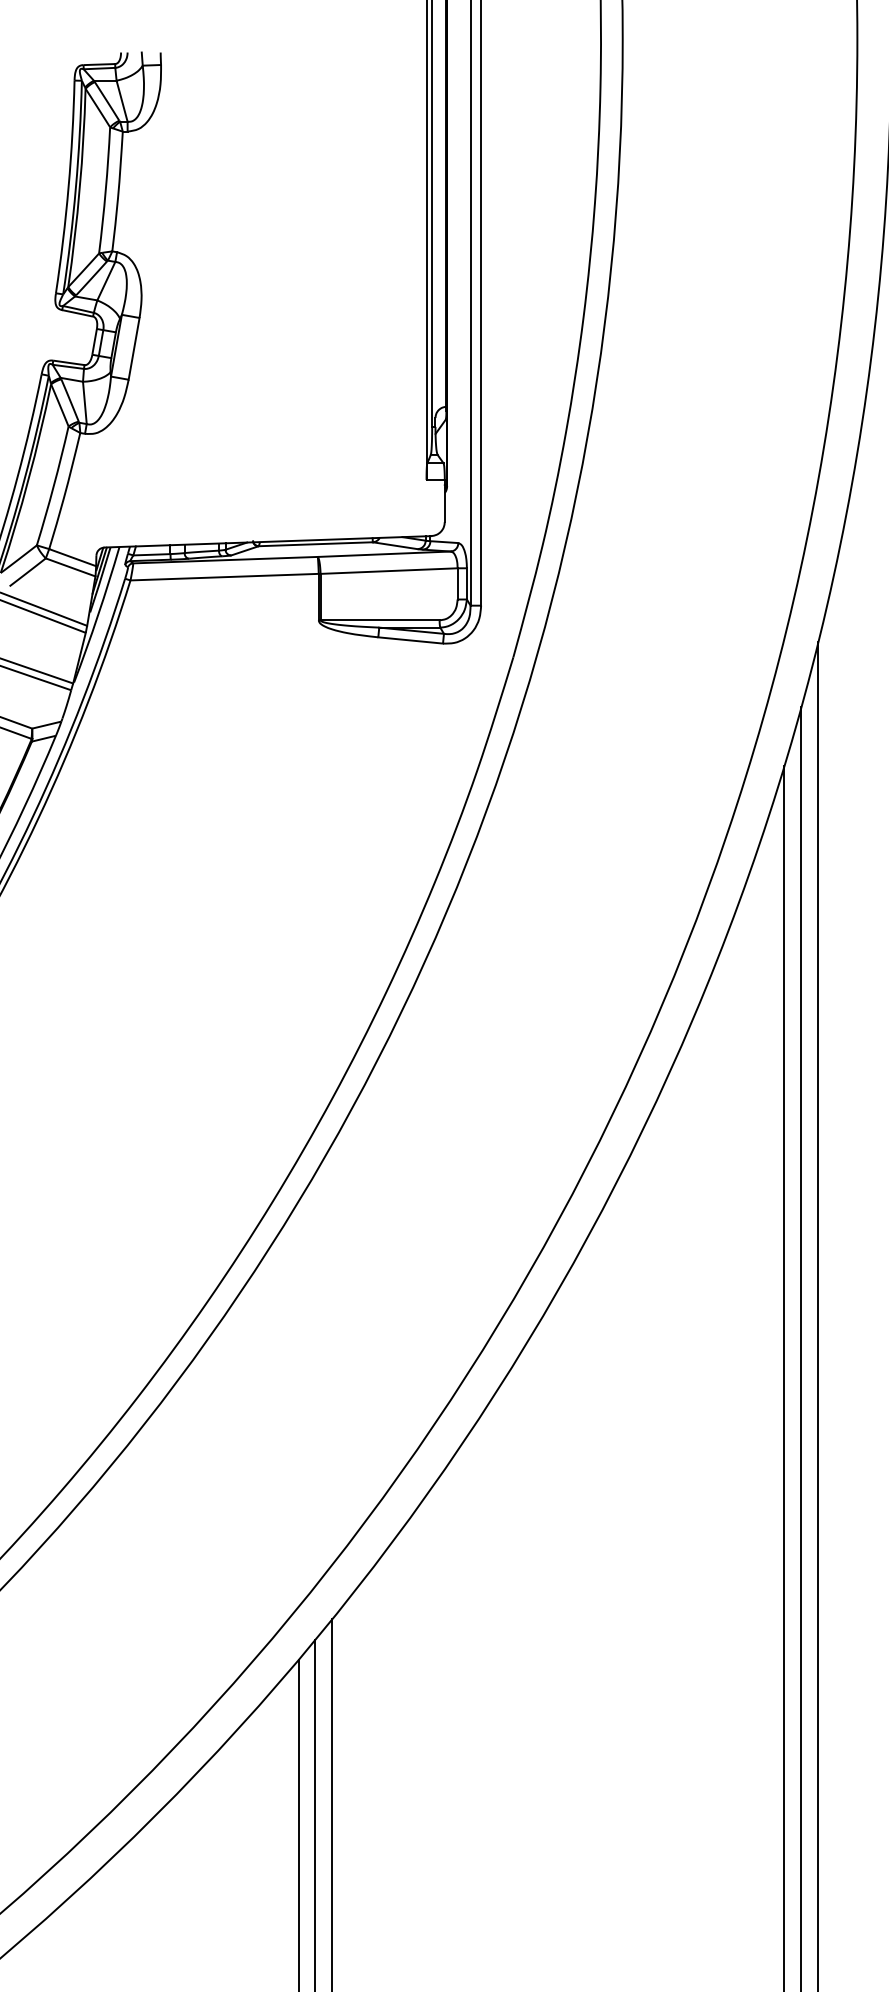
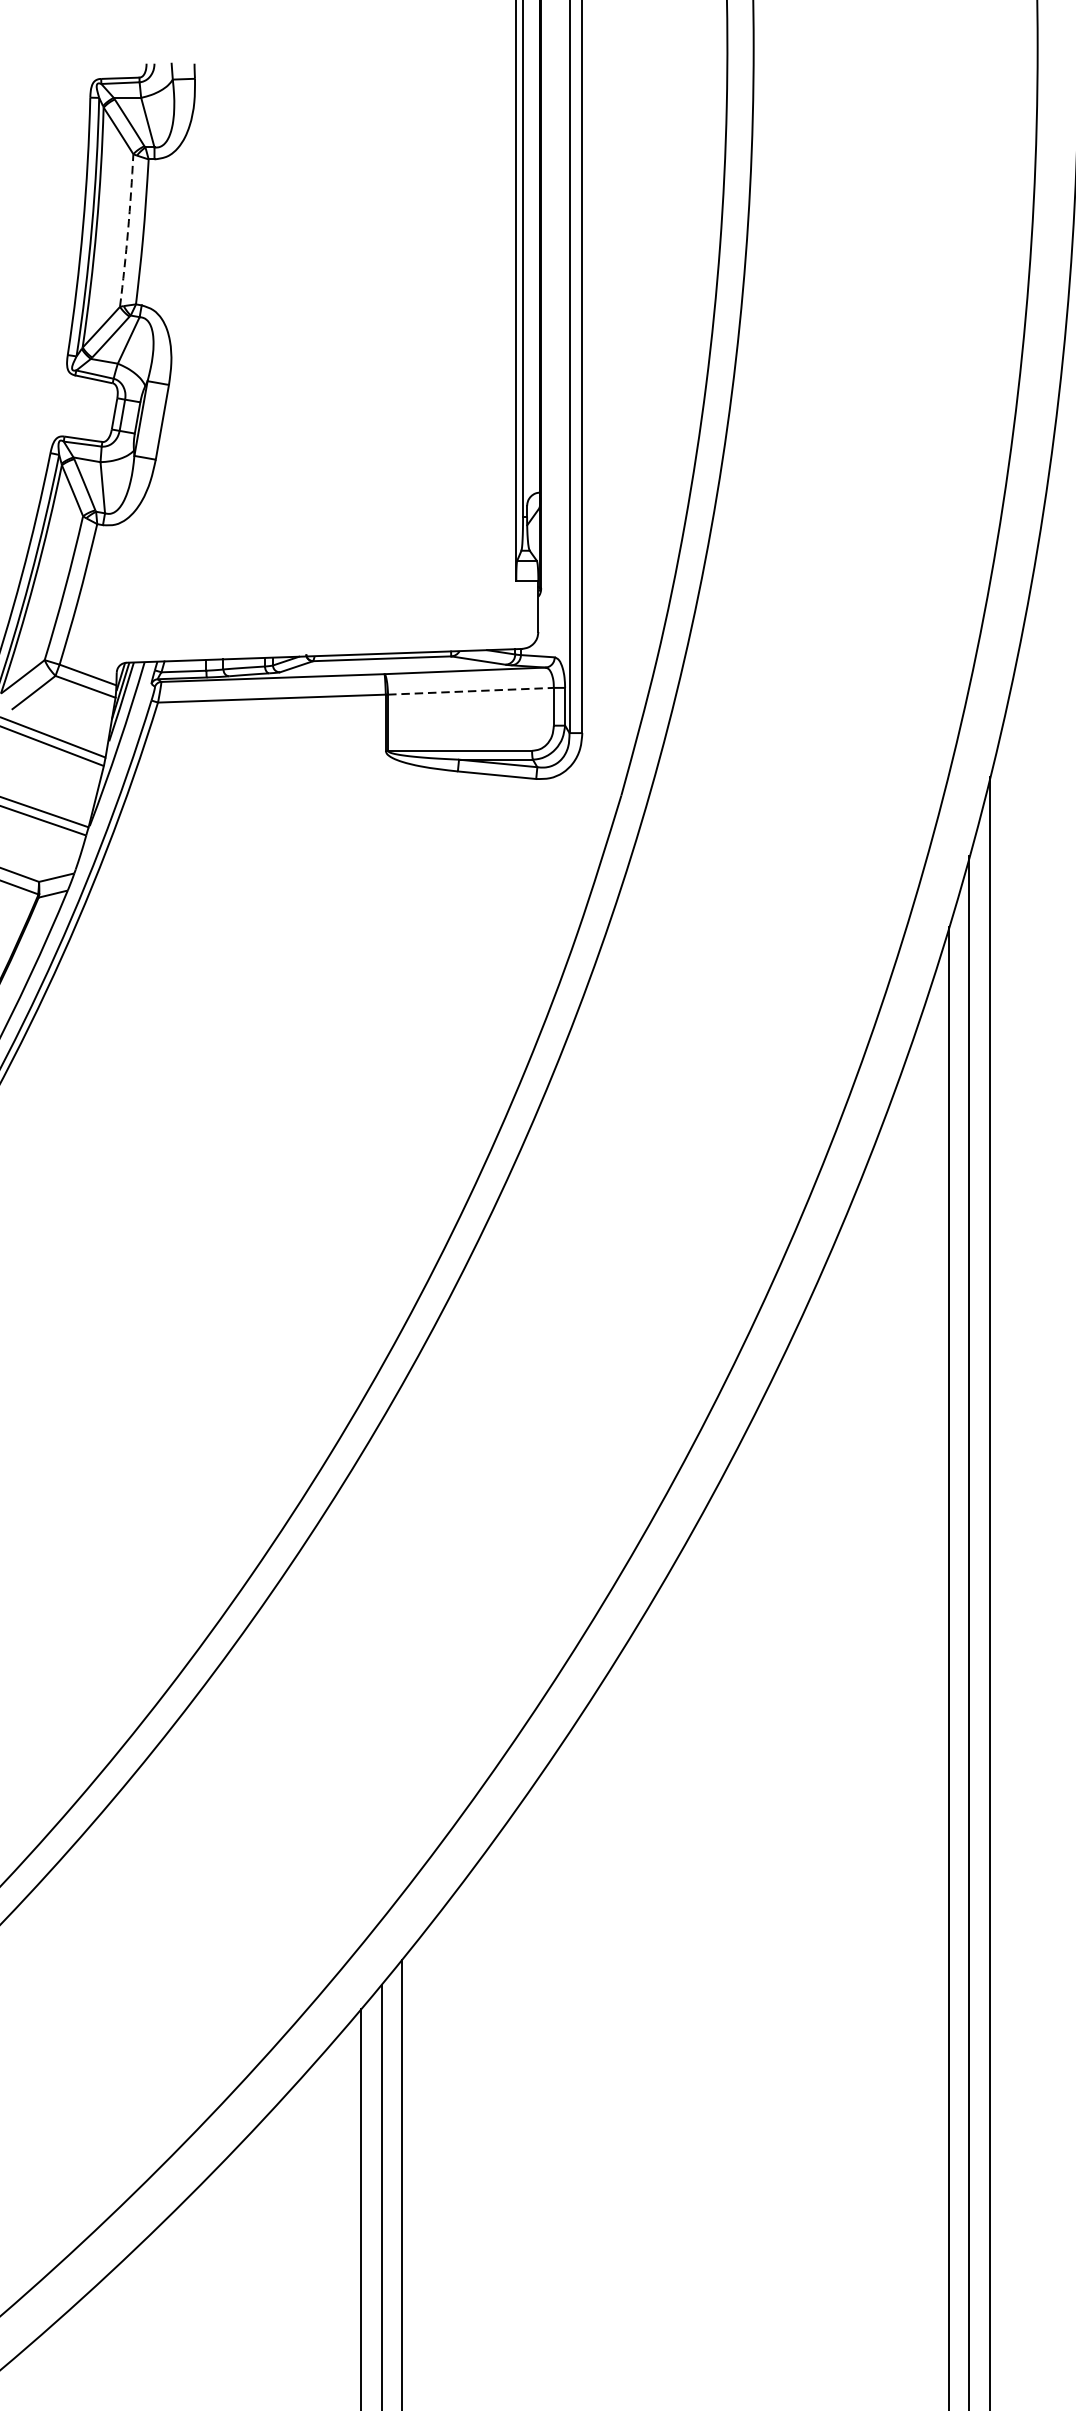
arc: (105, 190) -> (127, 230), solid -> dashed
line: (389, 571) -> (471, 691), solid -> dashed

